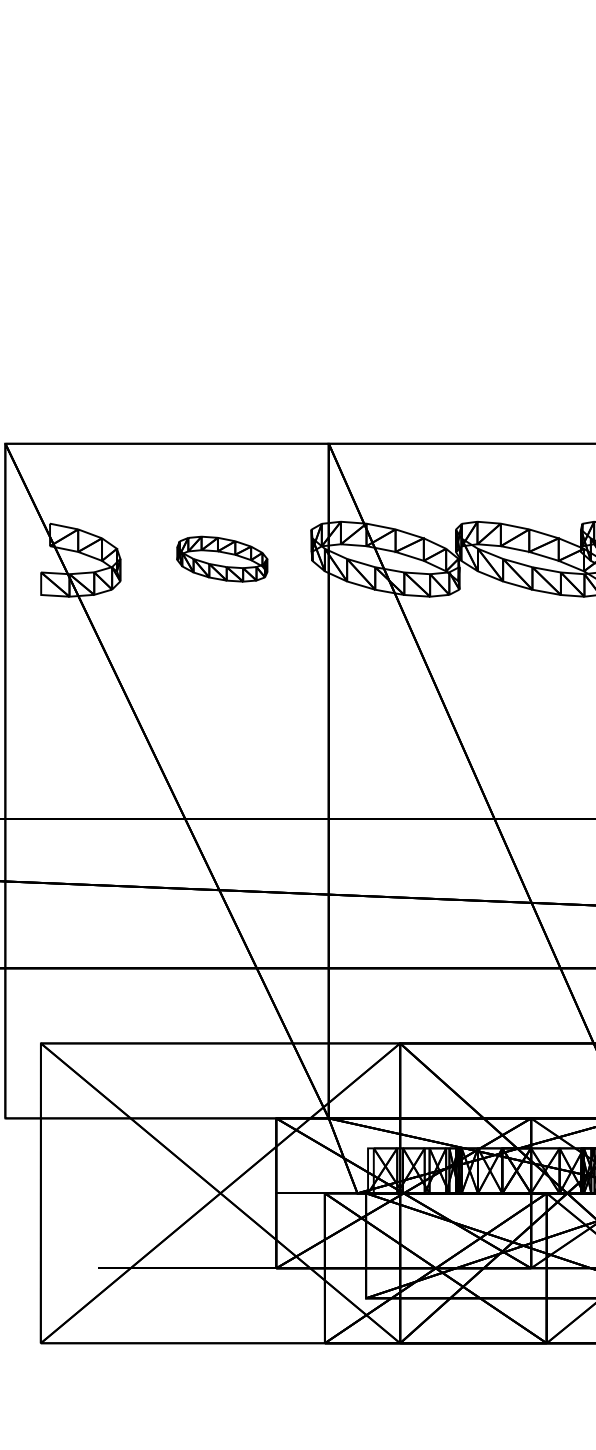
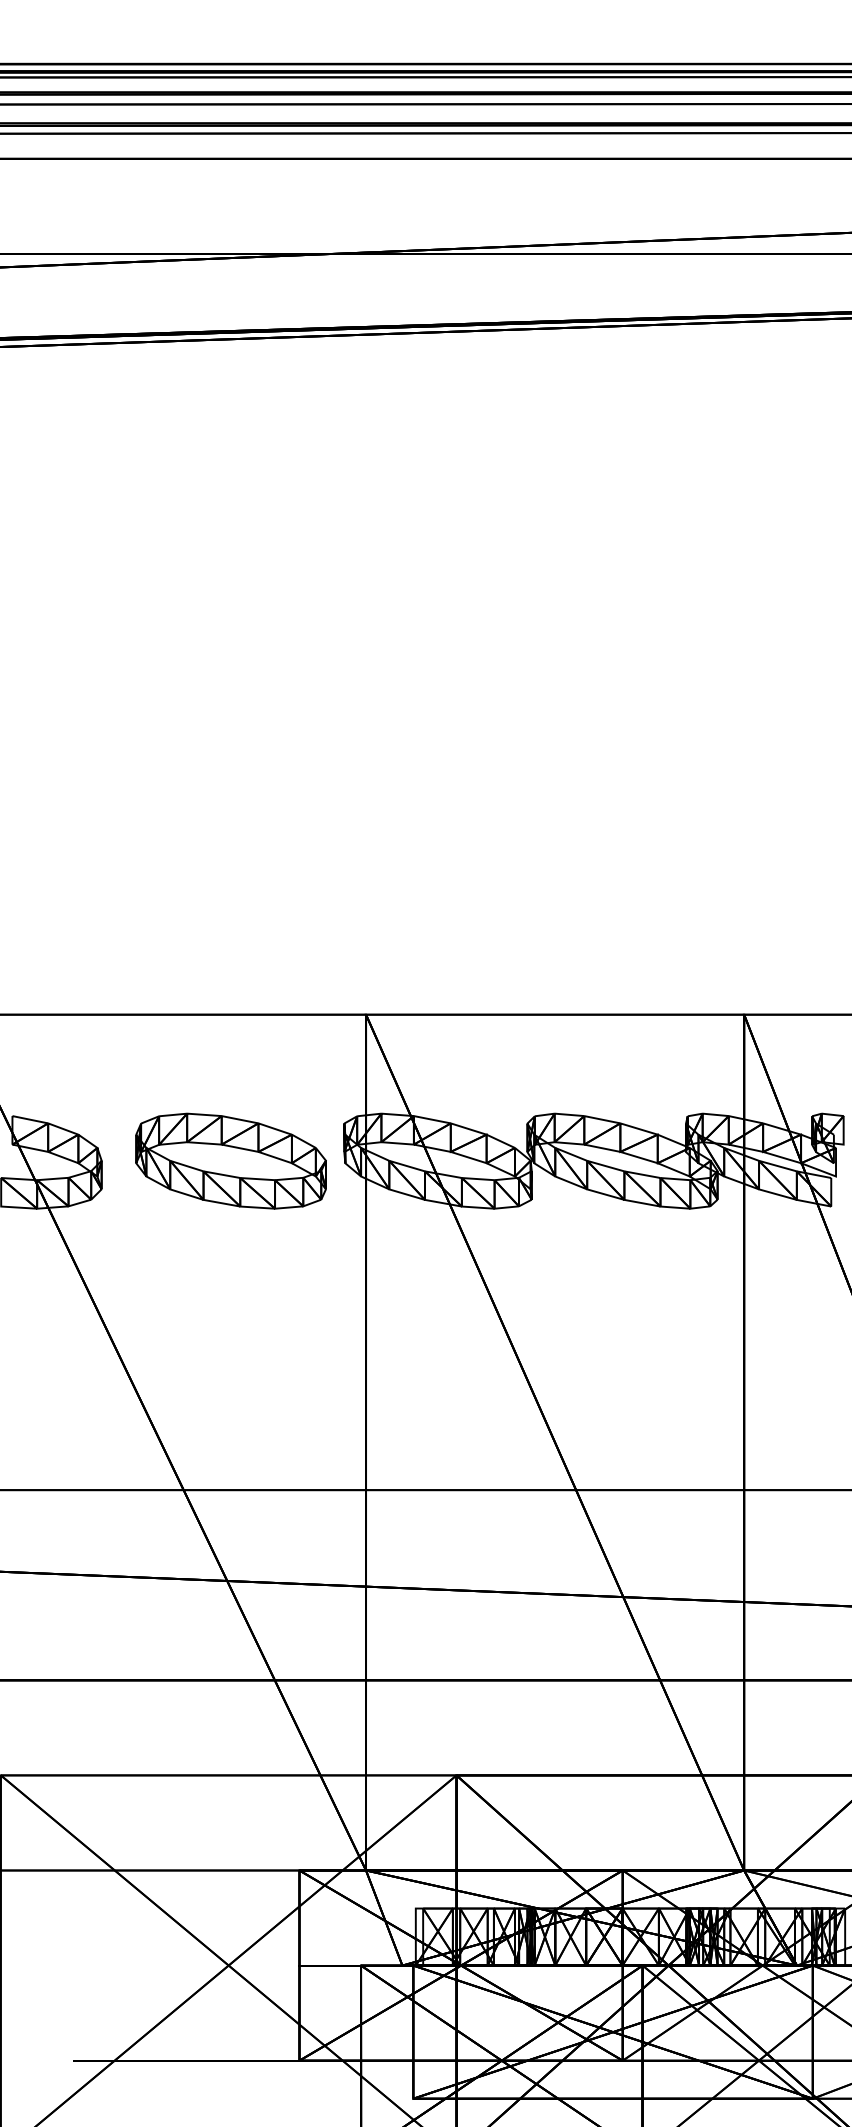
part: (221, 558) -> (230, 1160), size x1.67

